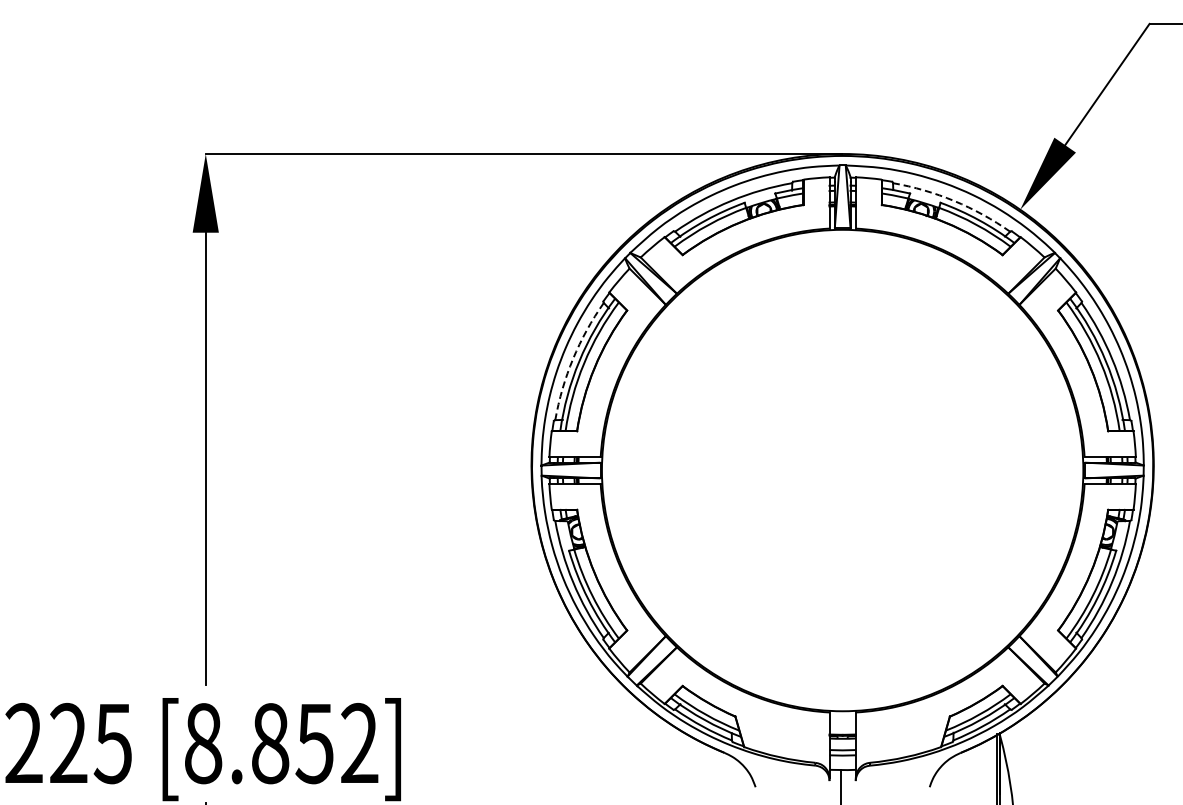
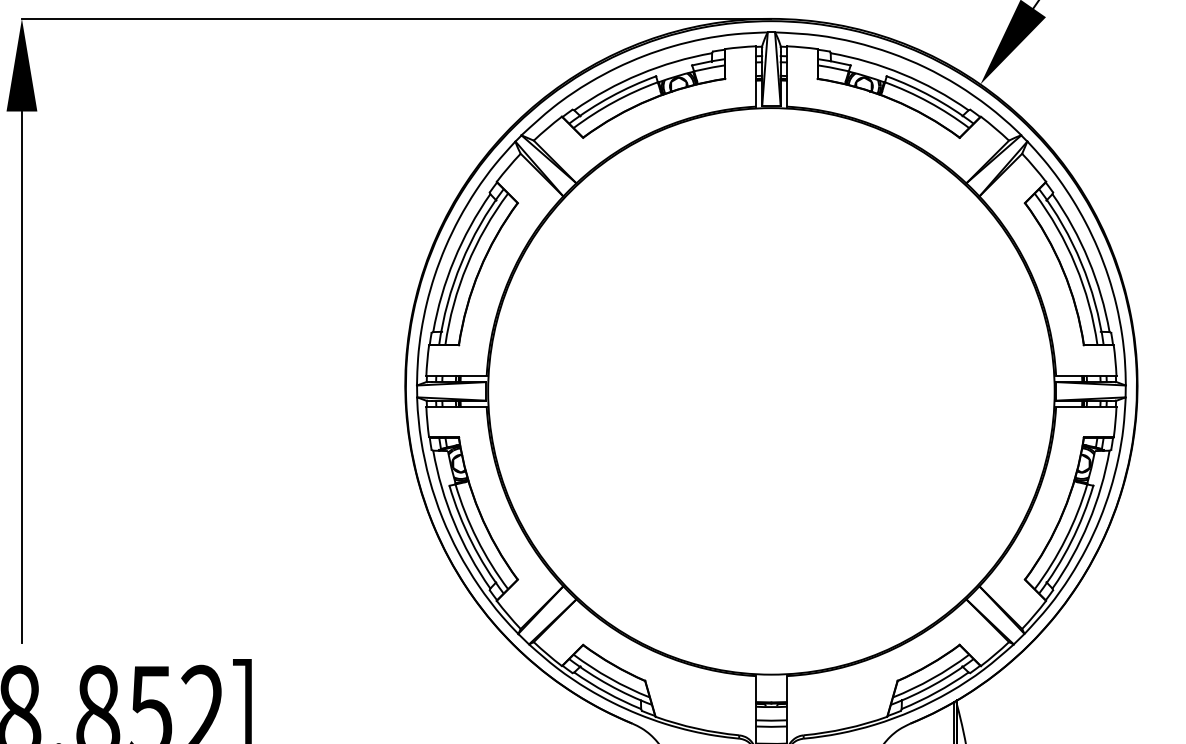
arc: (954, 201) -> (903, 74), dashed -> solid
arc: (573, 358) -> (454, 259), dashed -> solid

